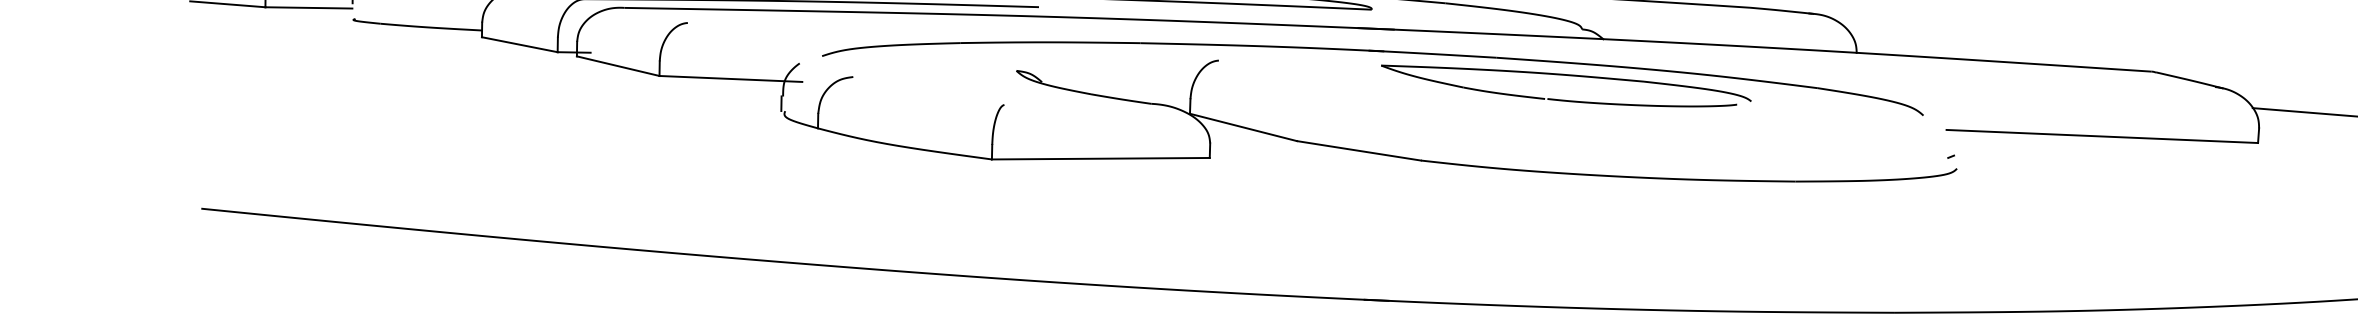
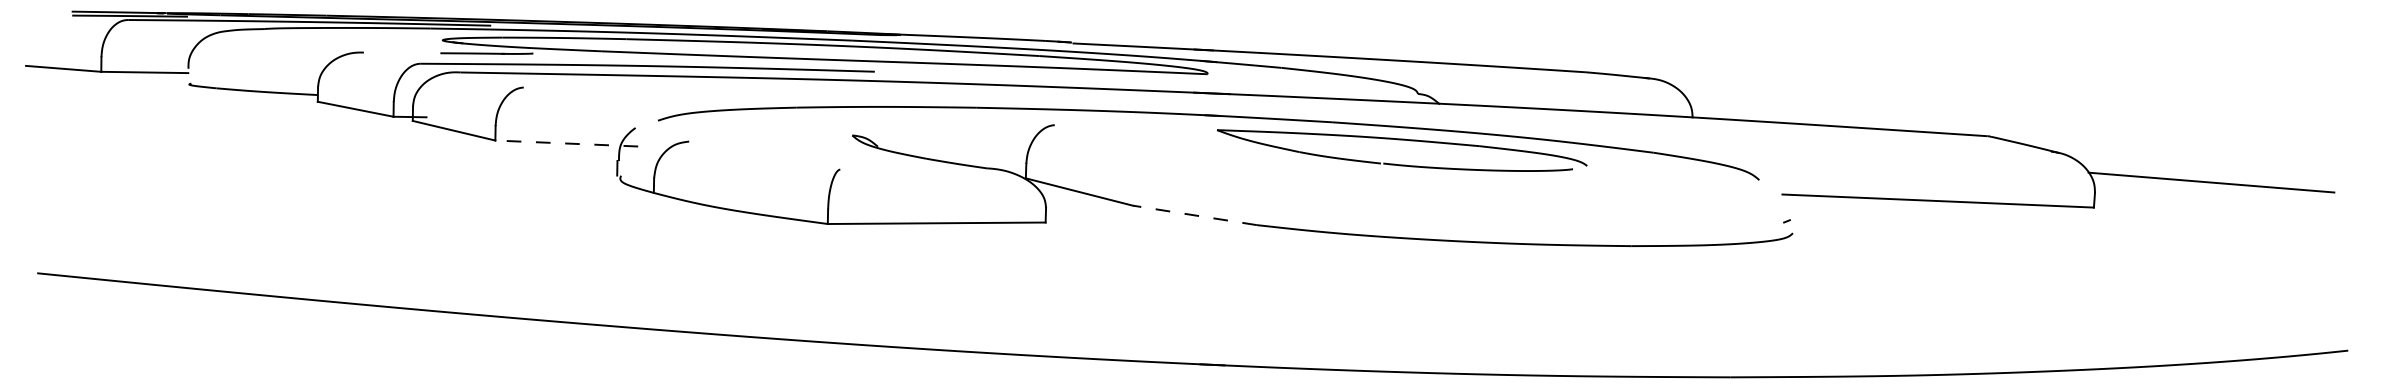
line: (730, 78) -> (566, 143), solid -> dashed
line: (1358, 150) -> (1194, 215), solid -> dashed

